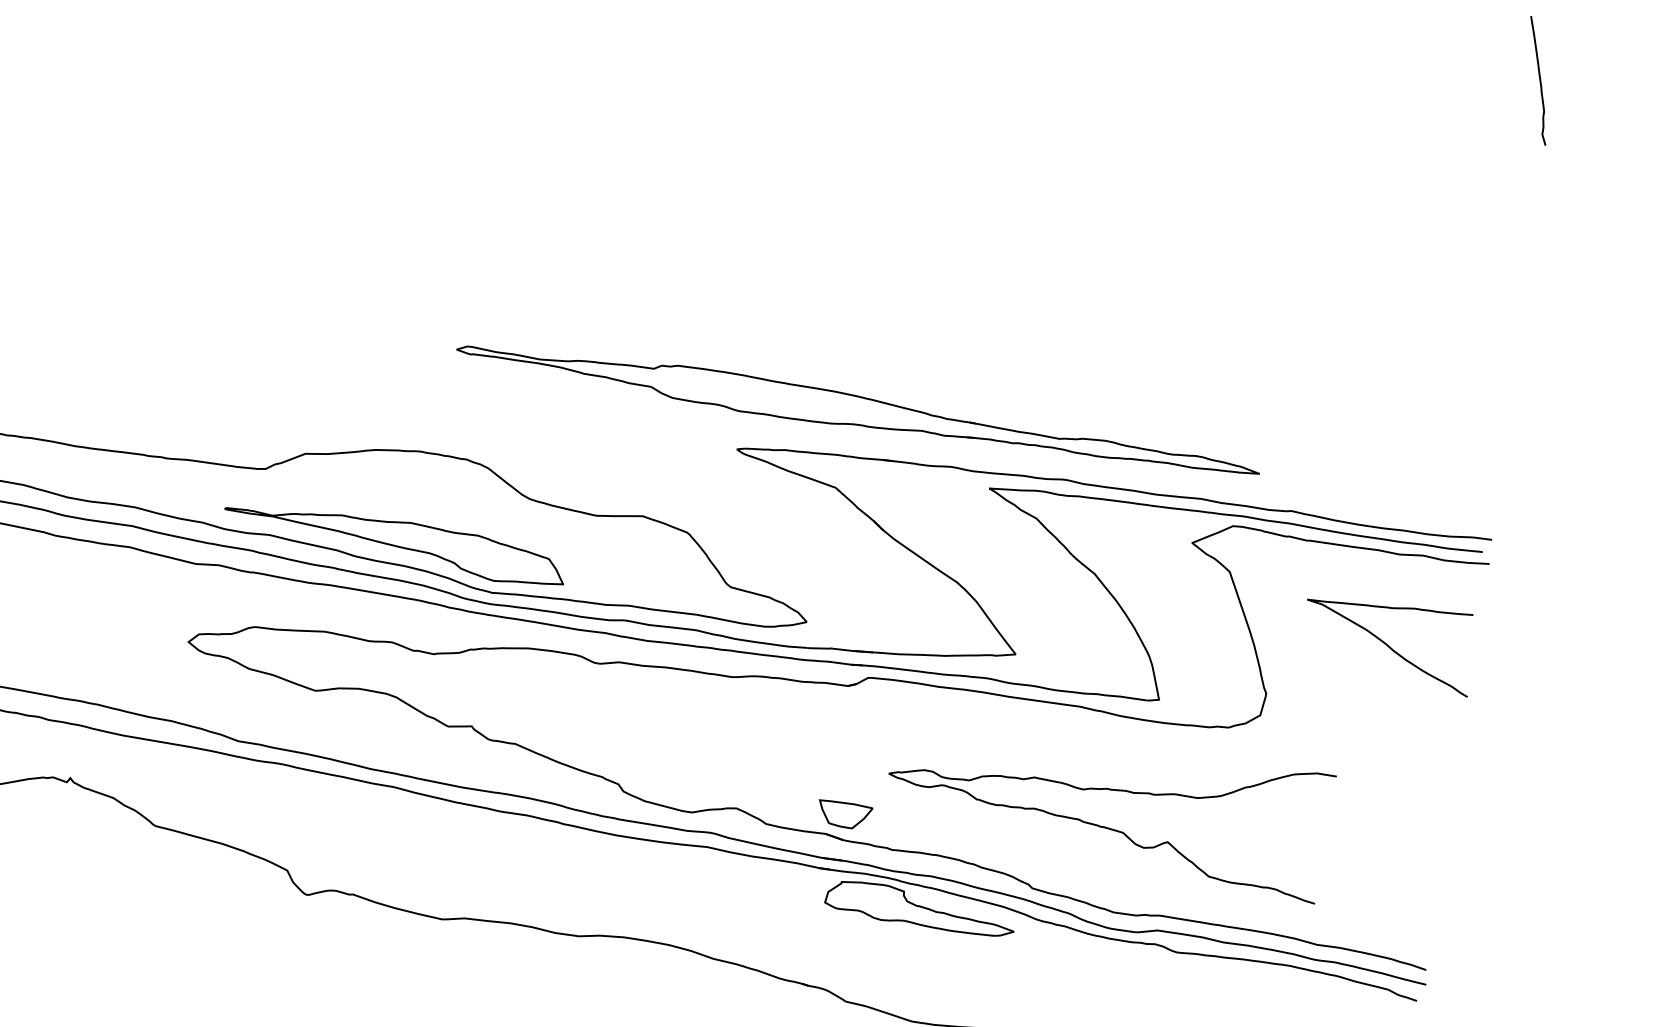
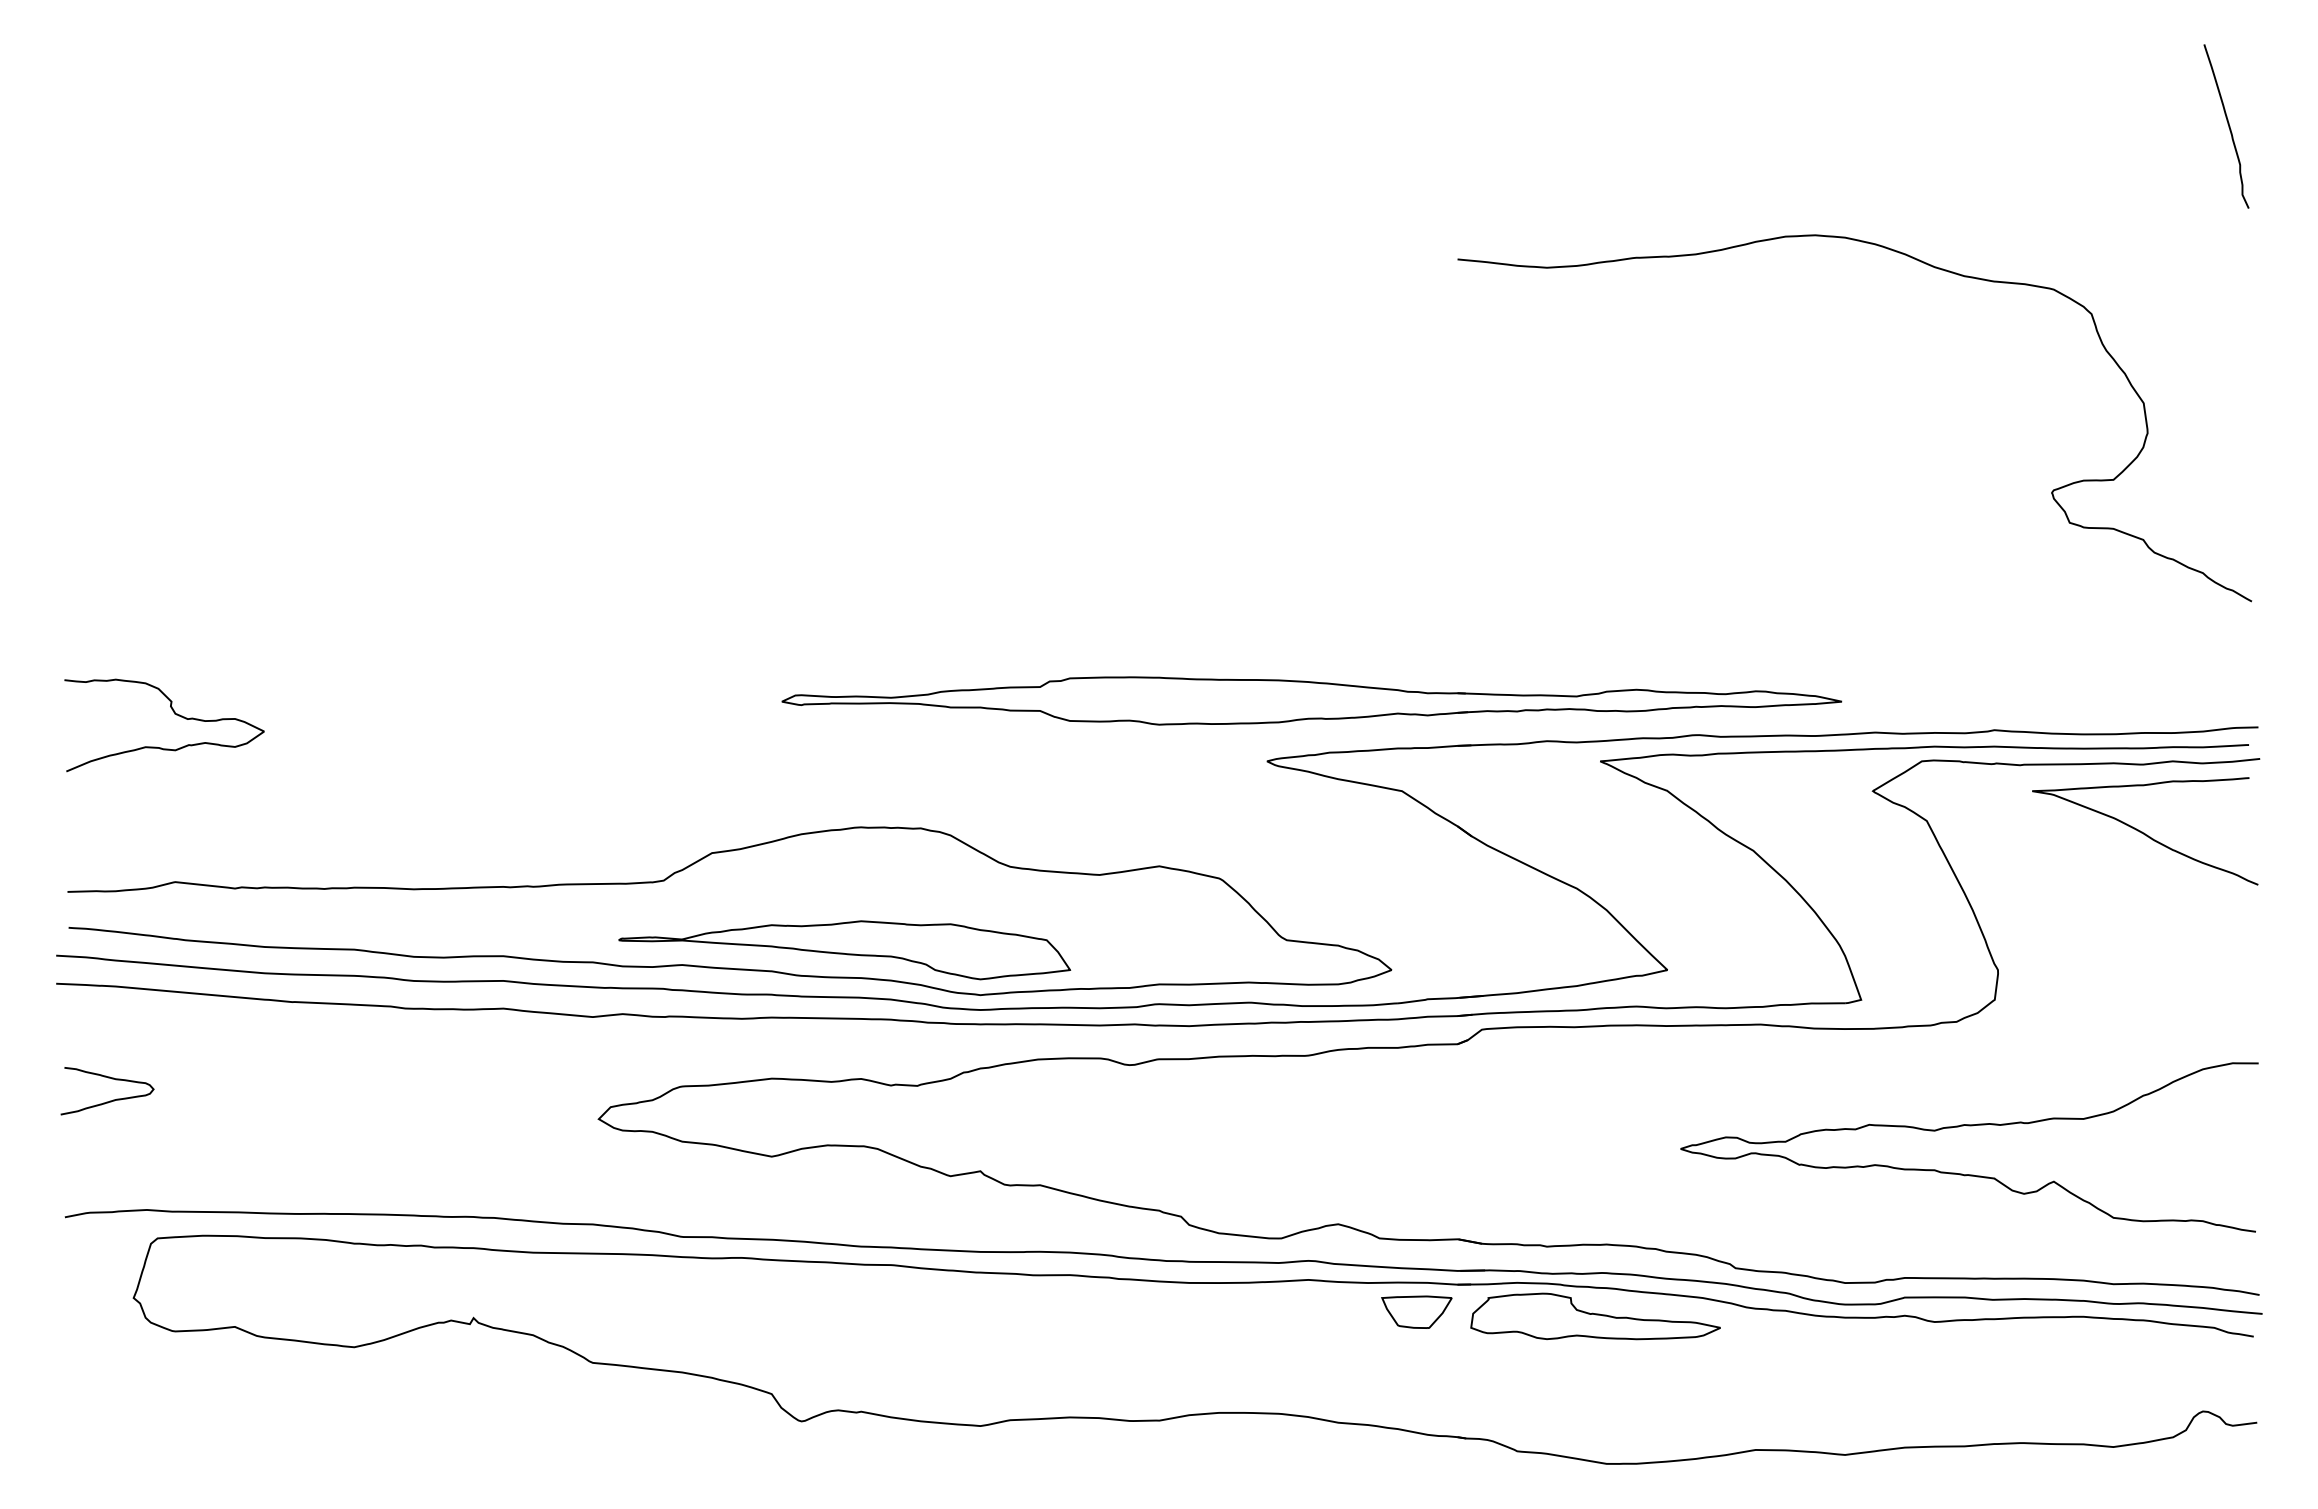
curve: (1295, 151) -> (1927, 265), added
part: (858, 410) -> (1311, 700), moved
curve: (1387, 644) -> (2144, 832), moved
curve: (1110, 790) -> (1969, 1126), moved
part: (844, 814) -> (1416, 1311), moved

